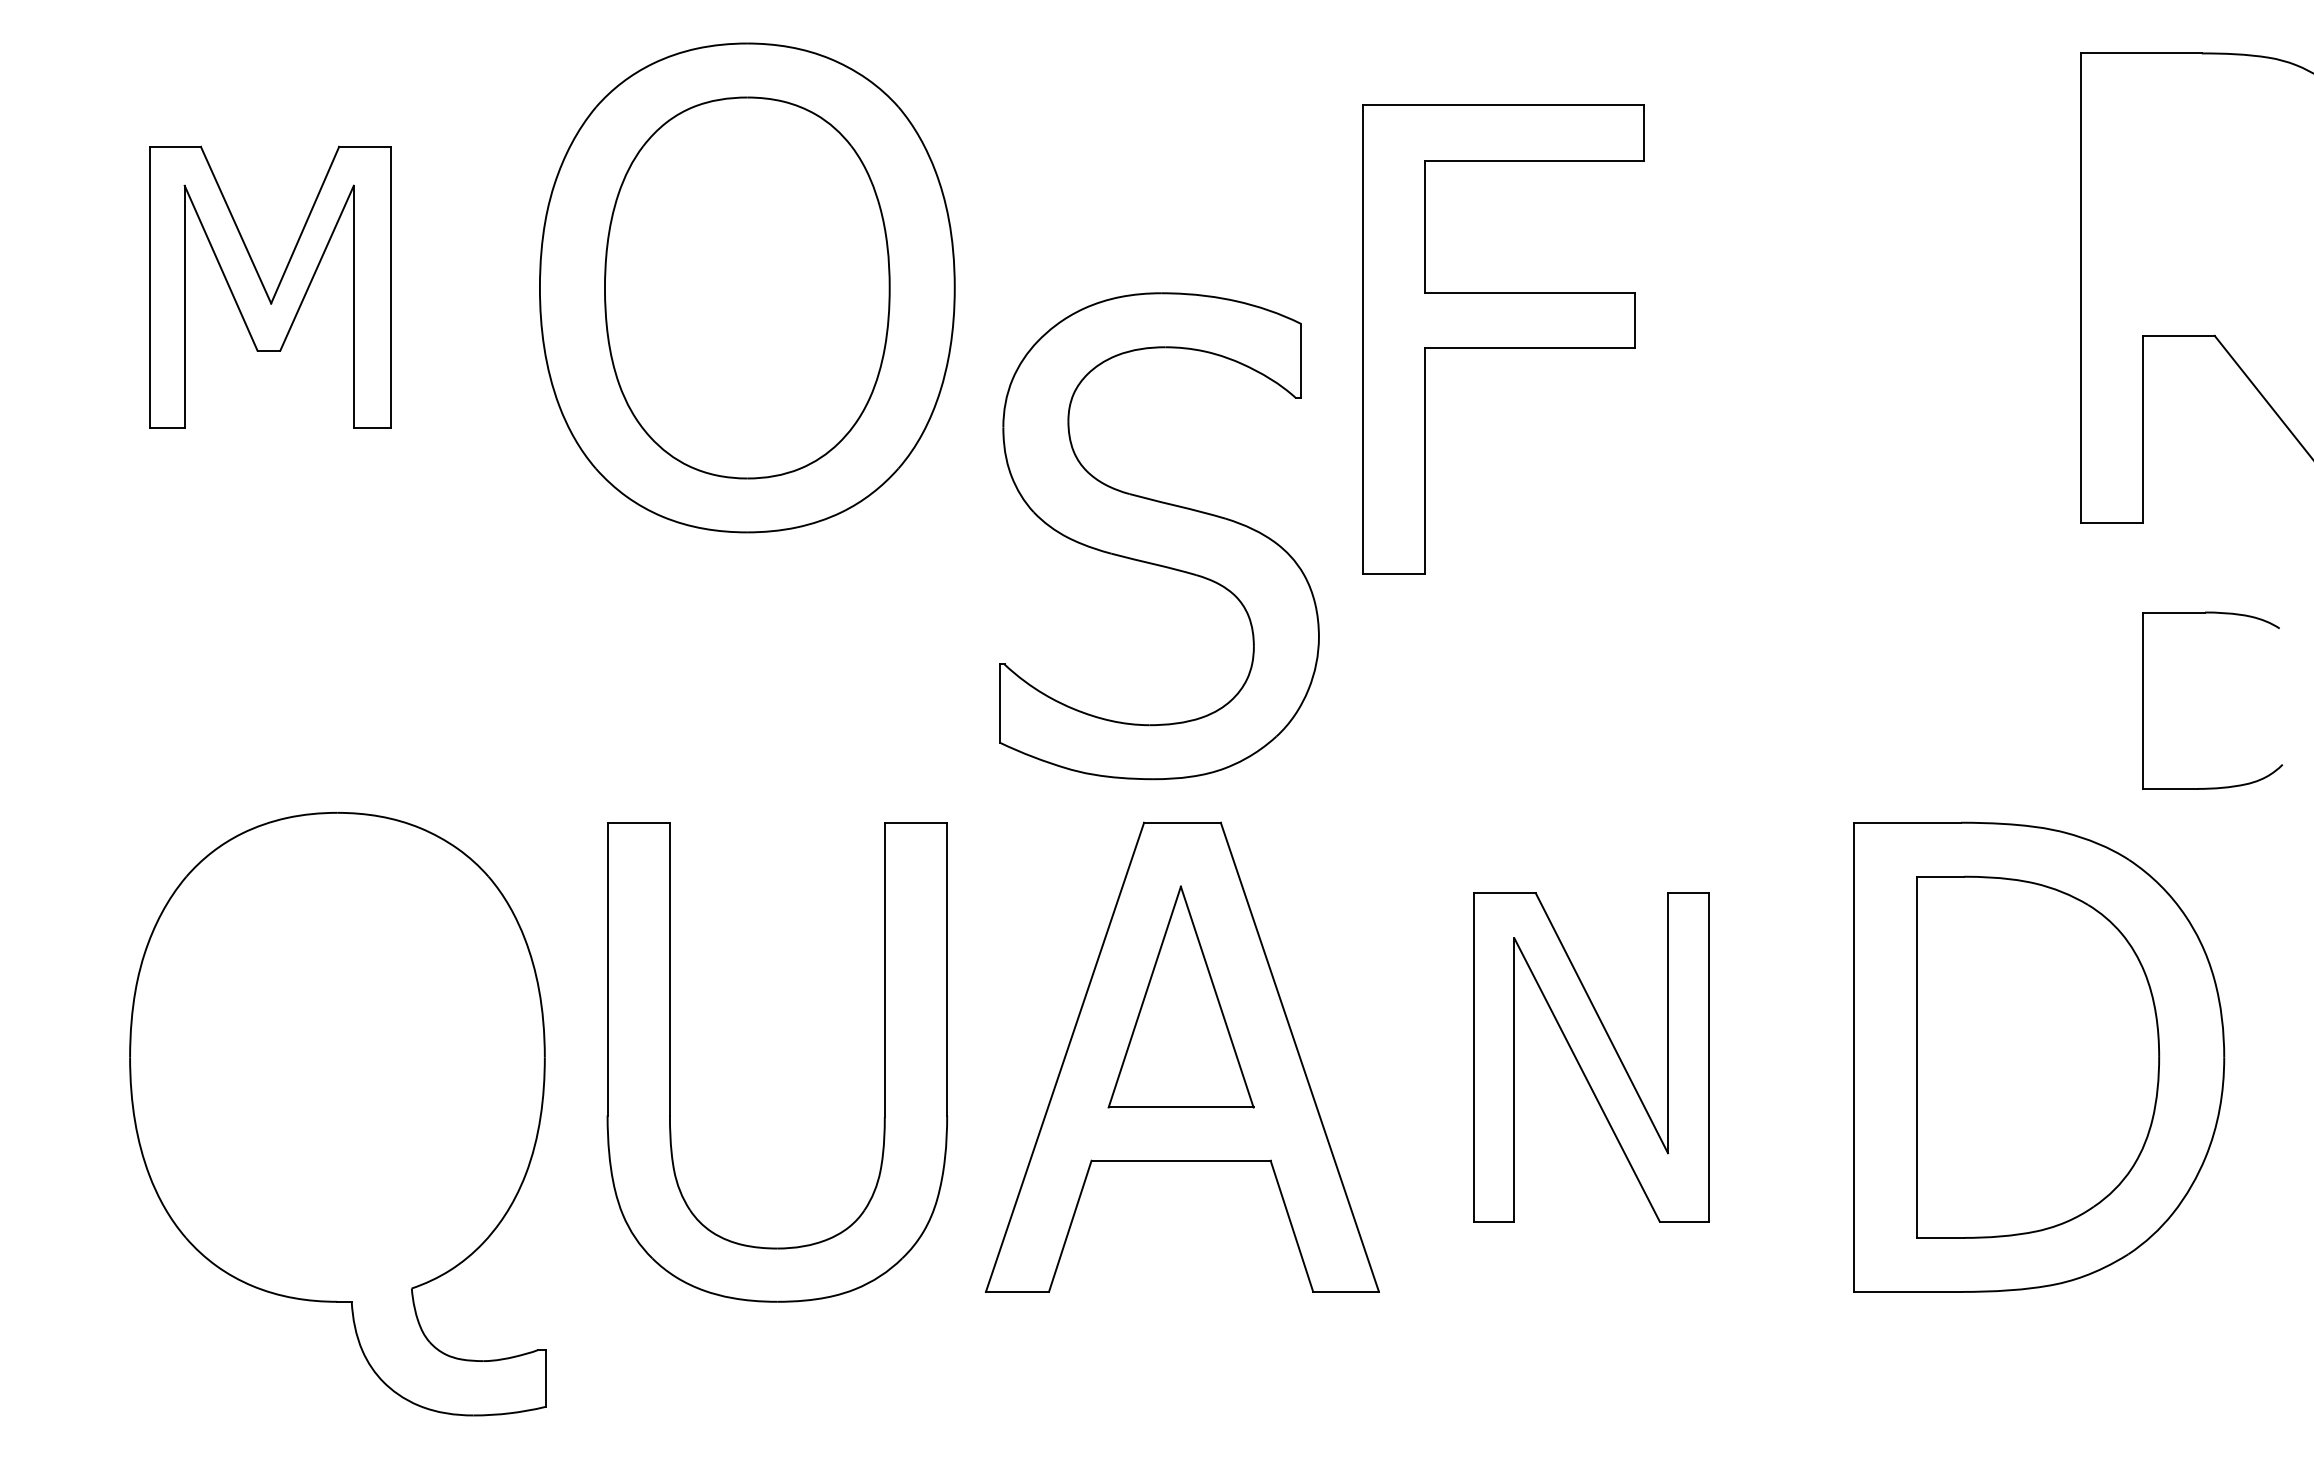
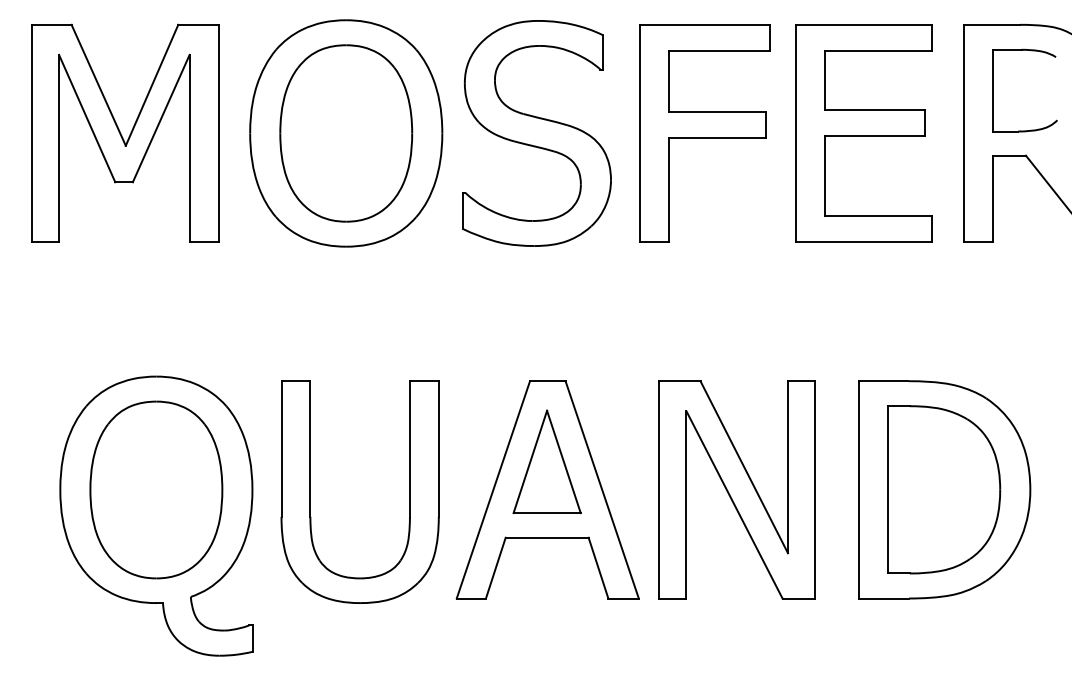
part: (270, 285) -> (125, 132), size x1.67
part: (1864, 288) -> (863, 133), added
part: (1501, 339) -> (704, 133), moved
part: (1158, 536) -> (536, 133), moved
part: (2144, 700) -> (993, 90), moved
part: (337, 1056) -> (156, 489), added
part: (1589, 1056) -> (736, 489), size x1.43

